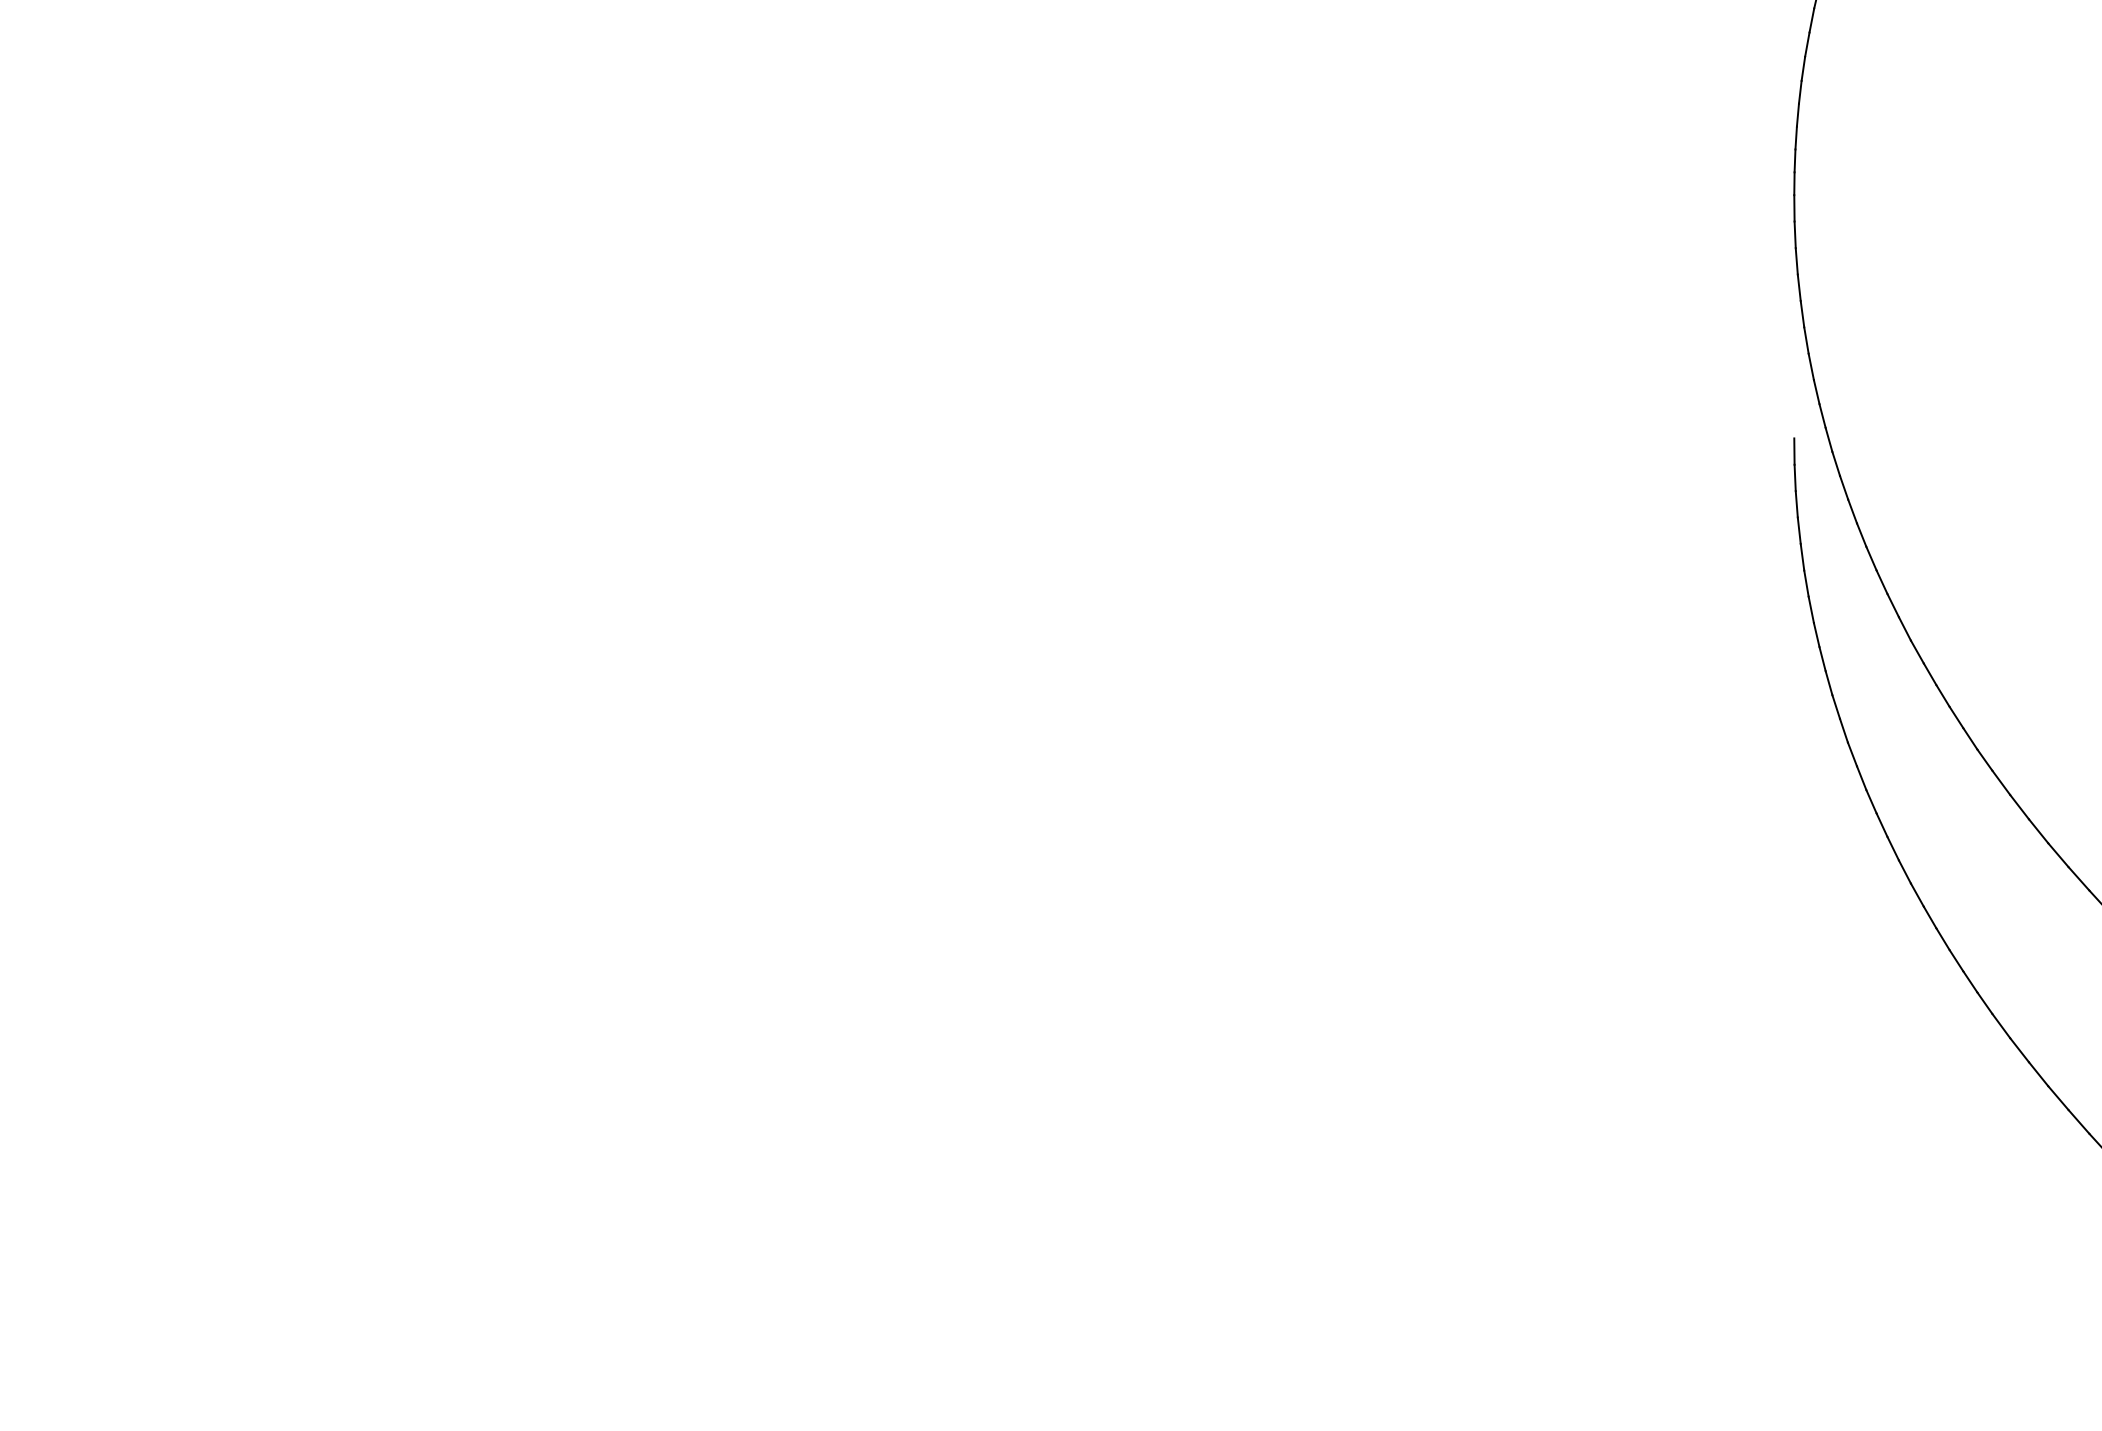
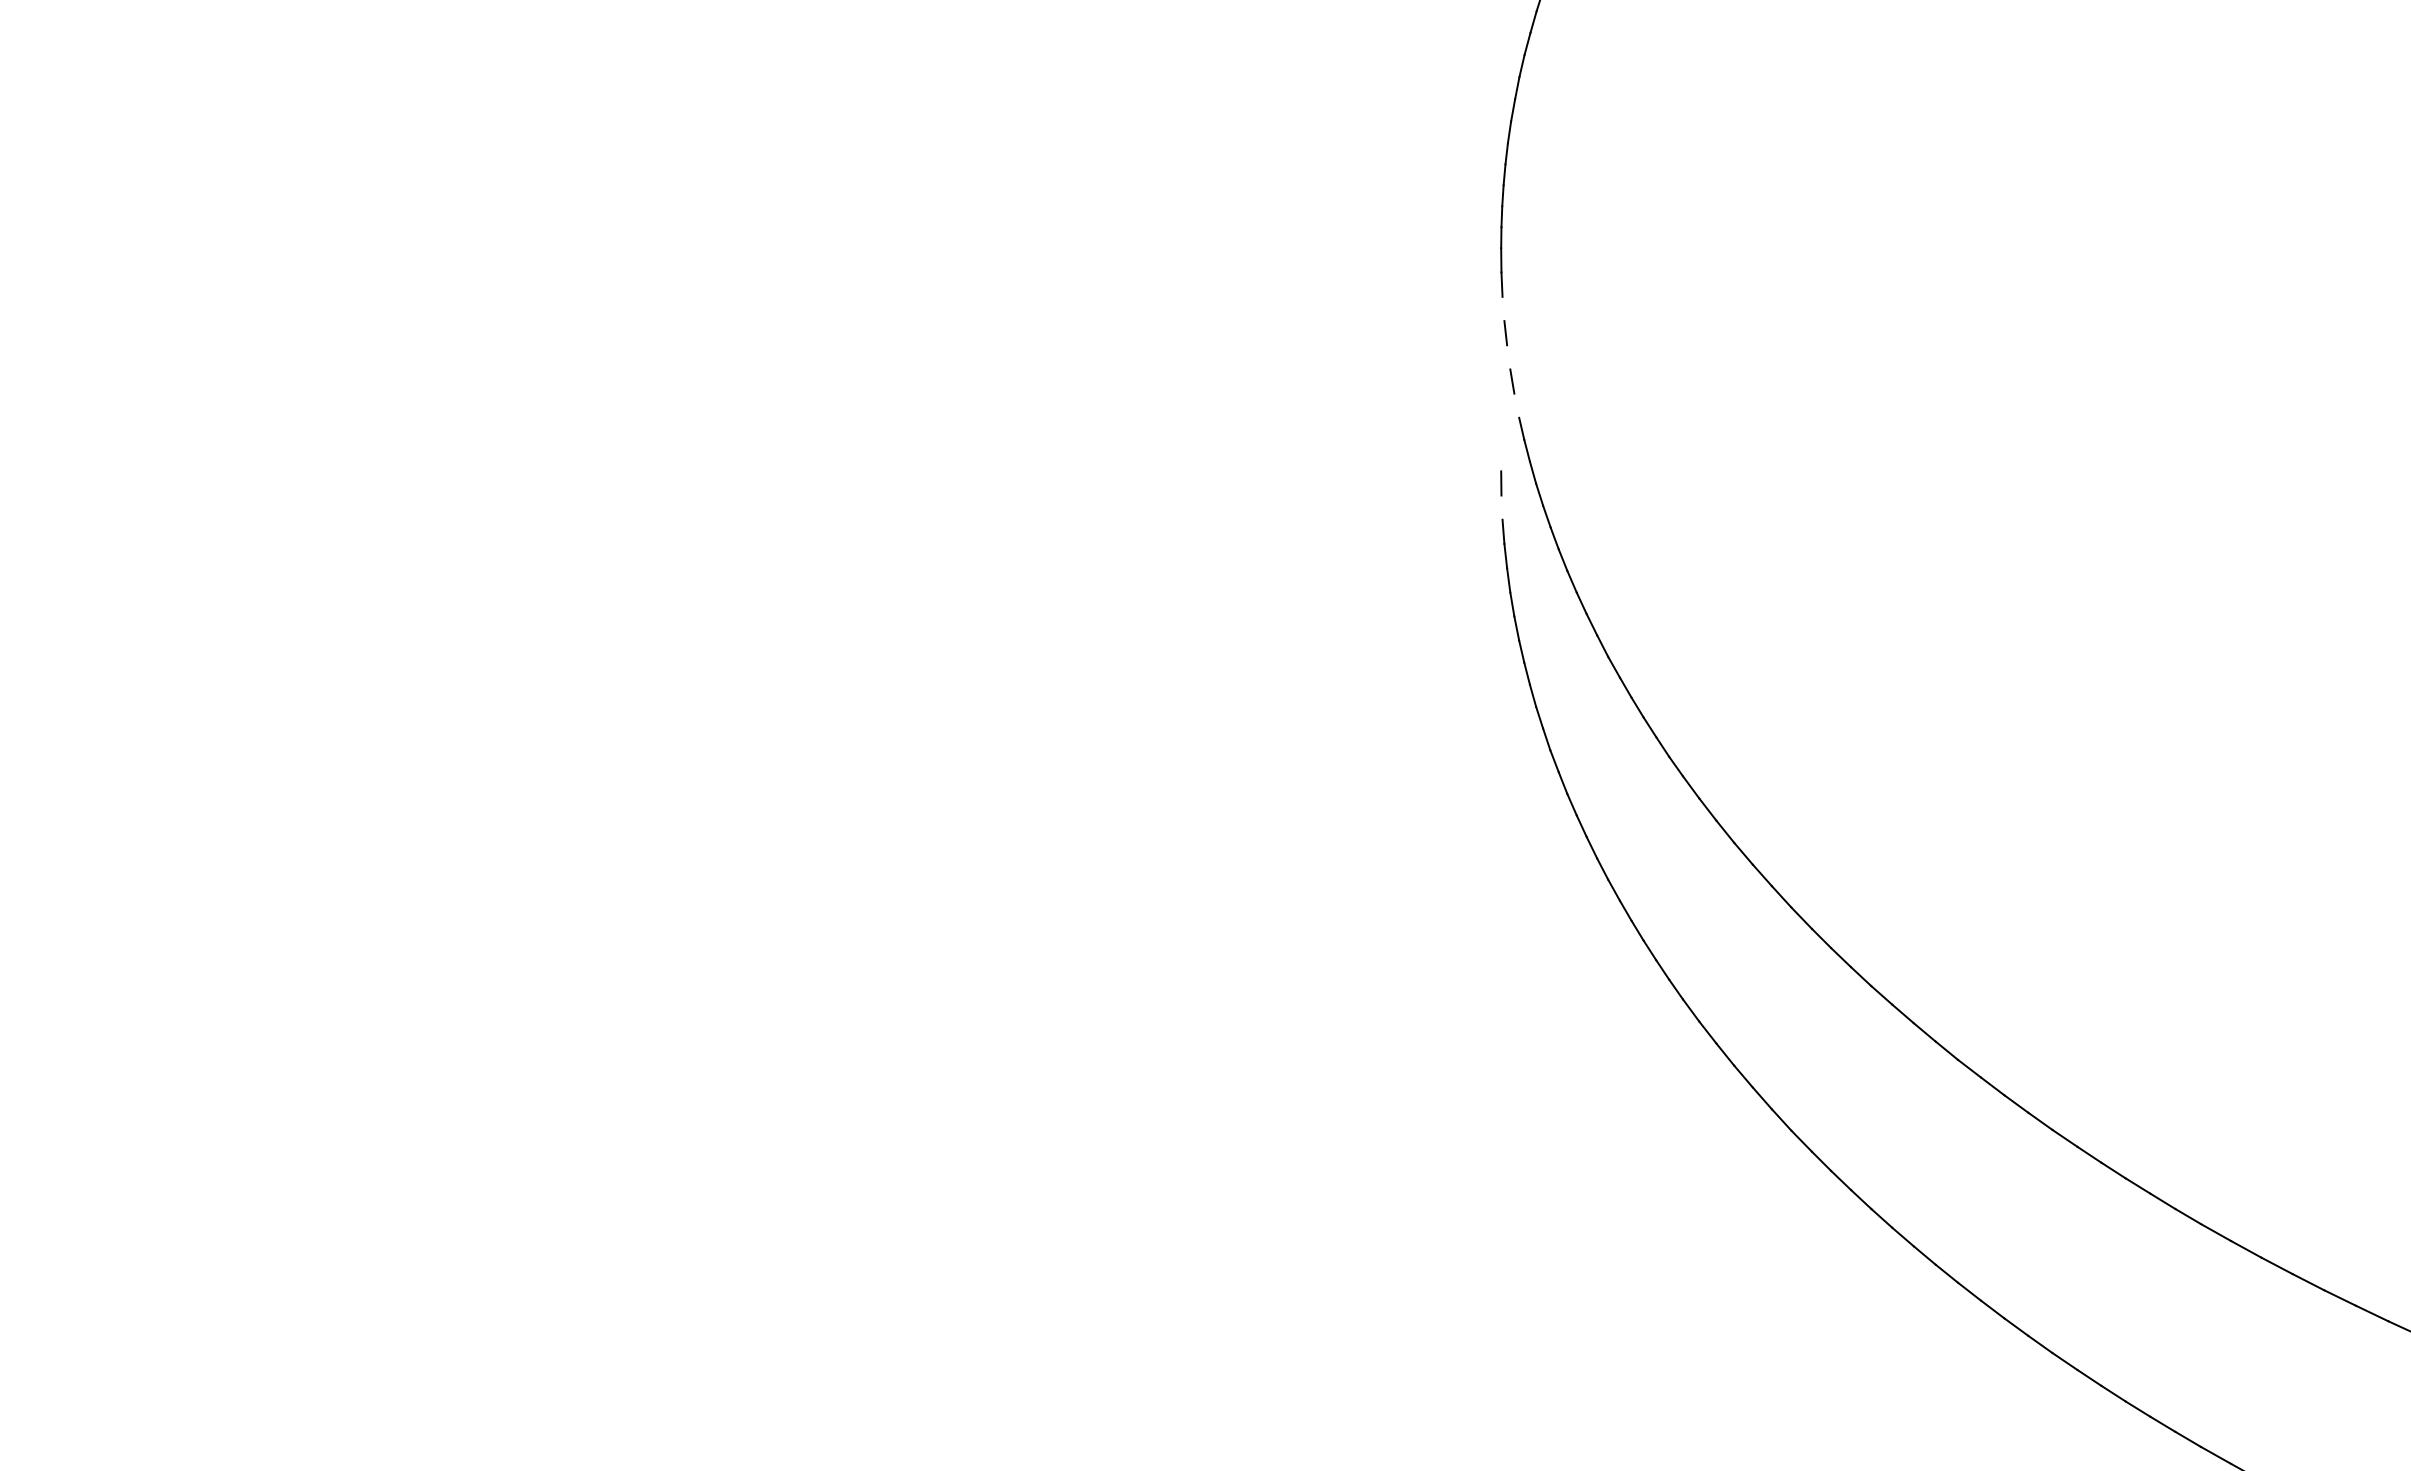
line: (1796, 260) -> (1503, 308), removed
line: (1802, 314) -> (1508, 357), removed
line: (1810, 366) -> (1516, 405), removed
line: (1794, 477) -> (1501, 507), removed

